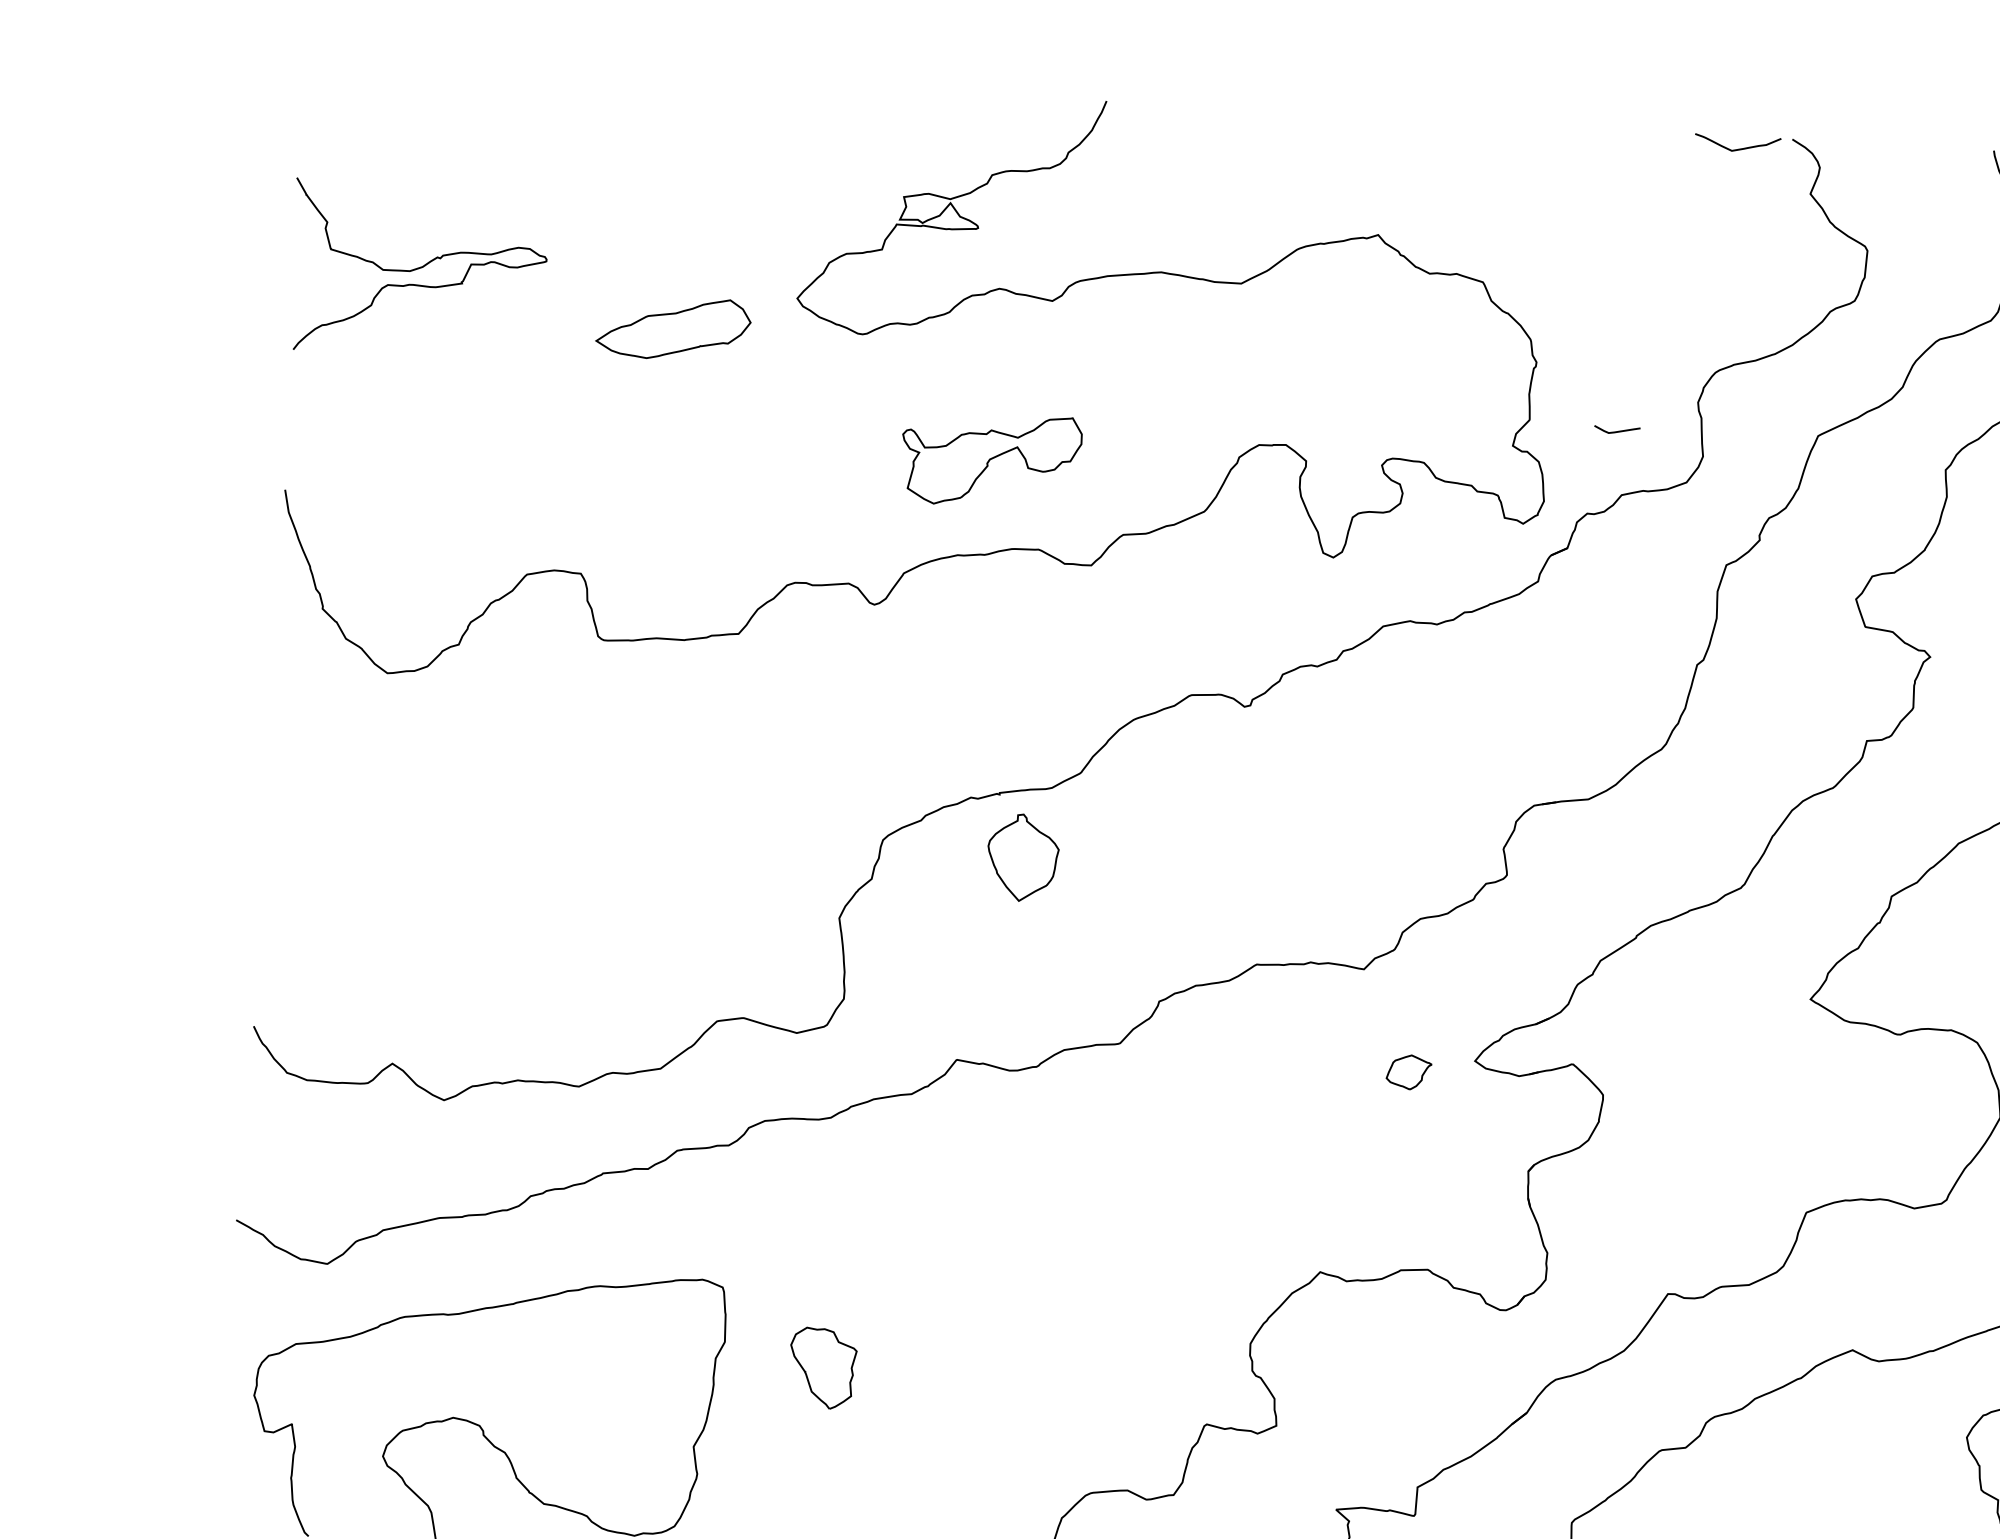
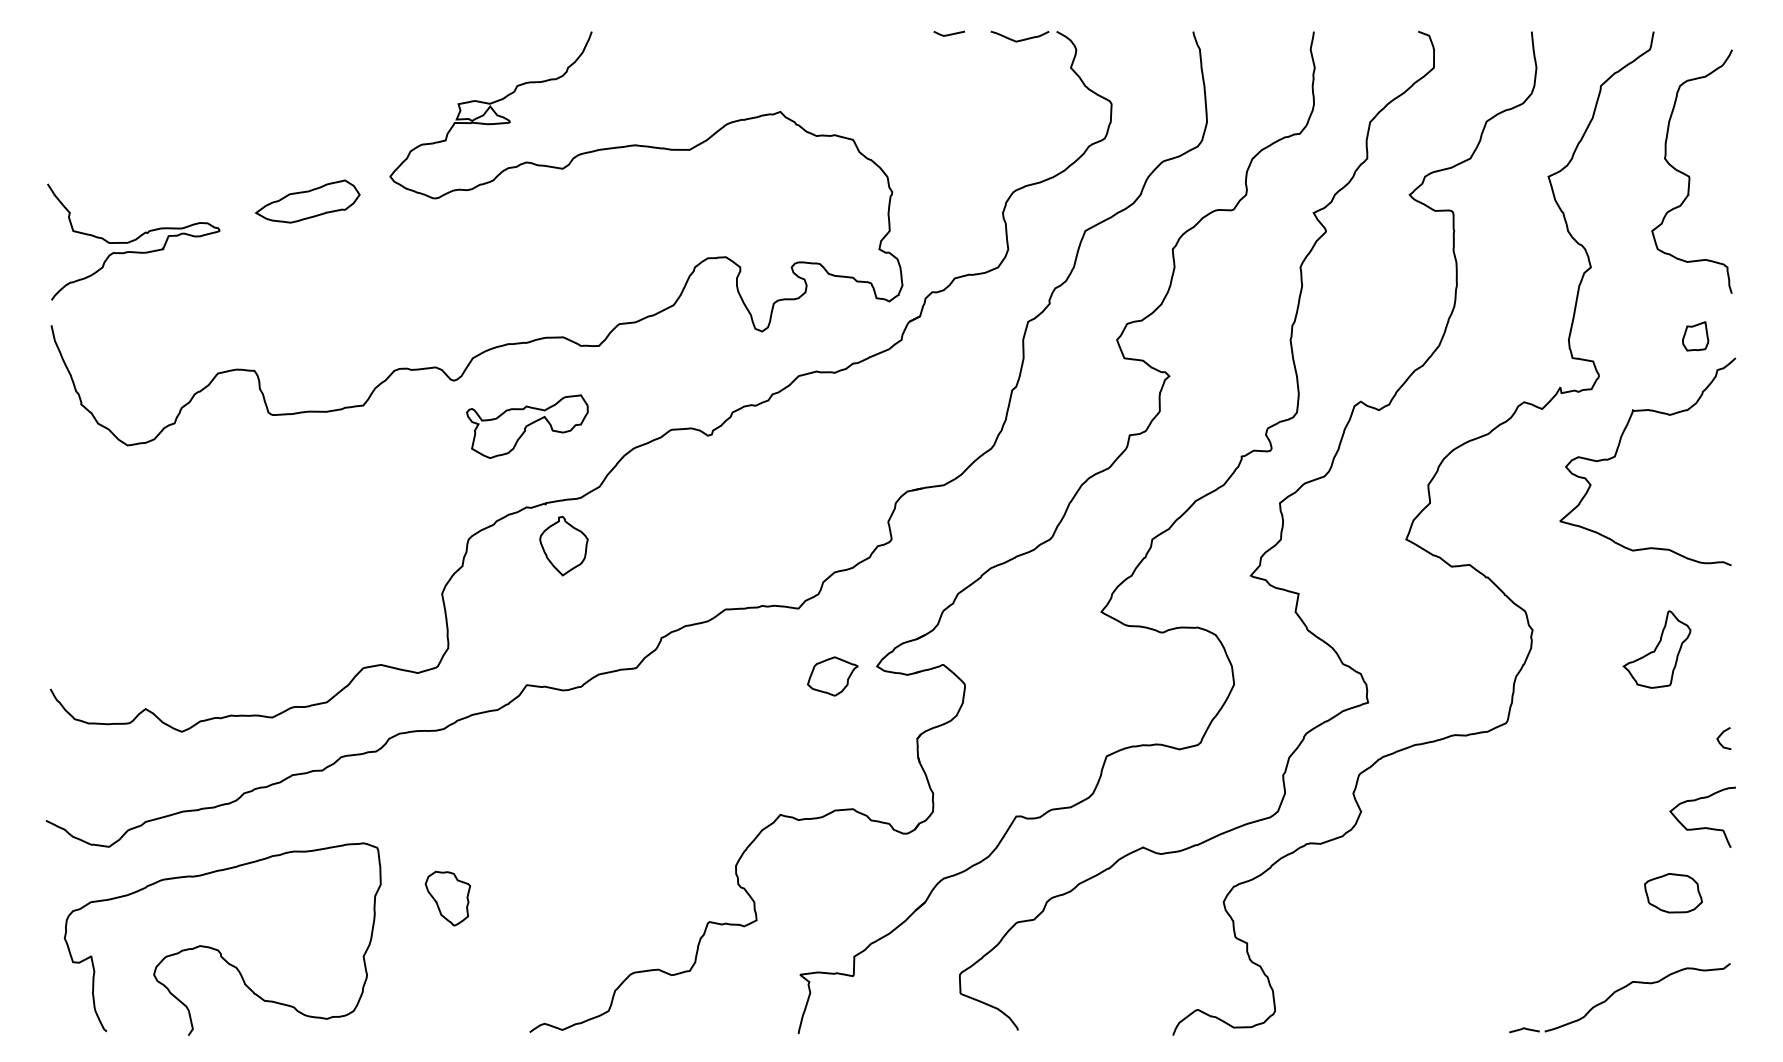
curve: (418, 269) -> (133, 241), moved
curve: (1615, 431) -> (948, 34), moved
part: (991, 459) -> (527, 426), moved
part: (1408, 1072) -> (832, 676), size x1.67

